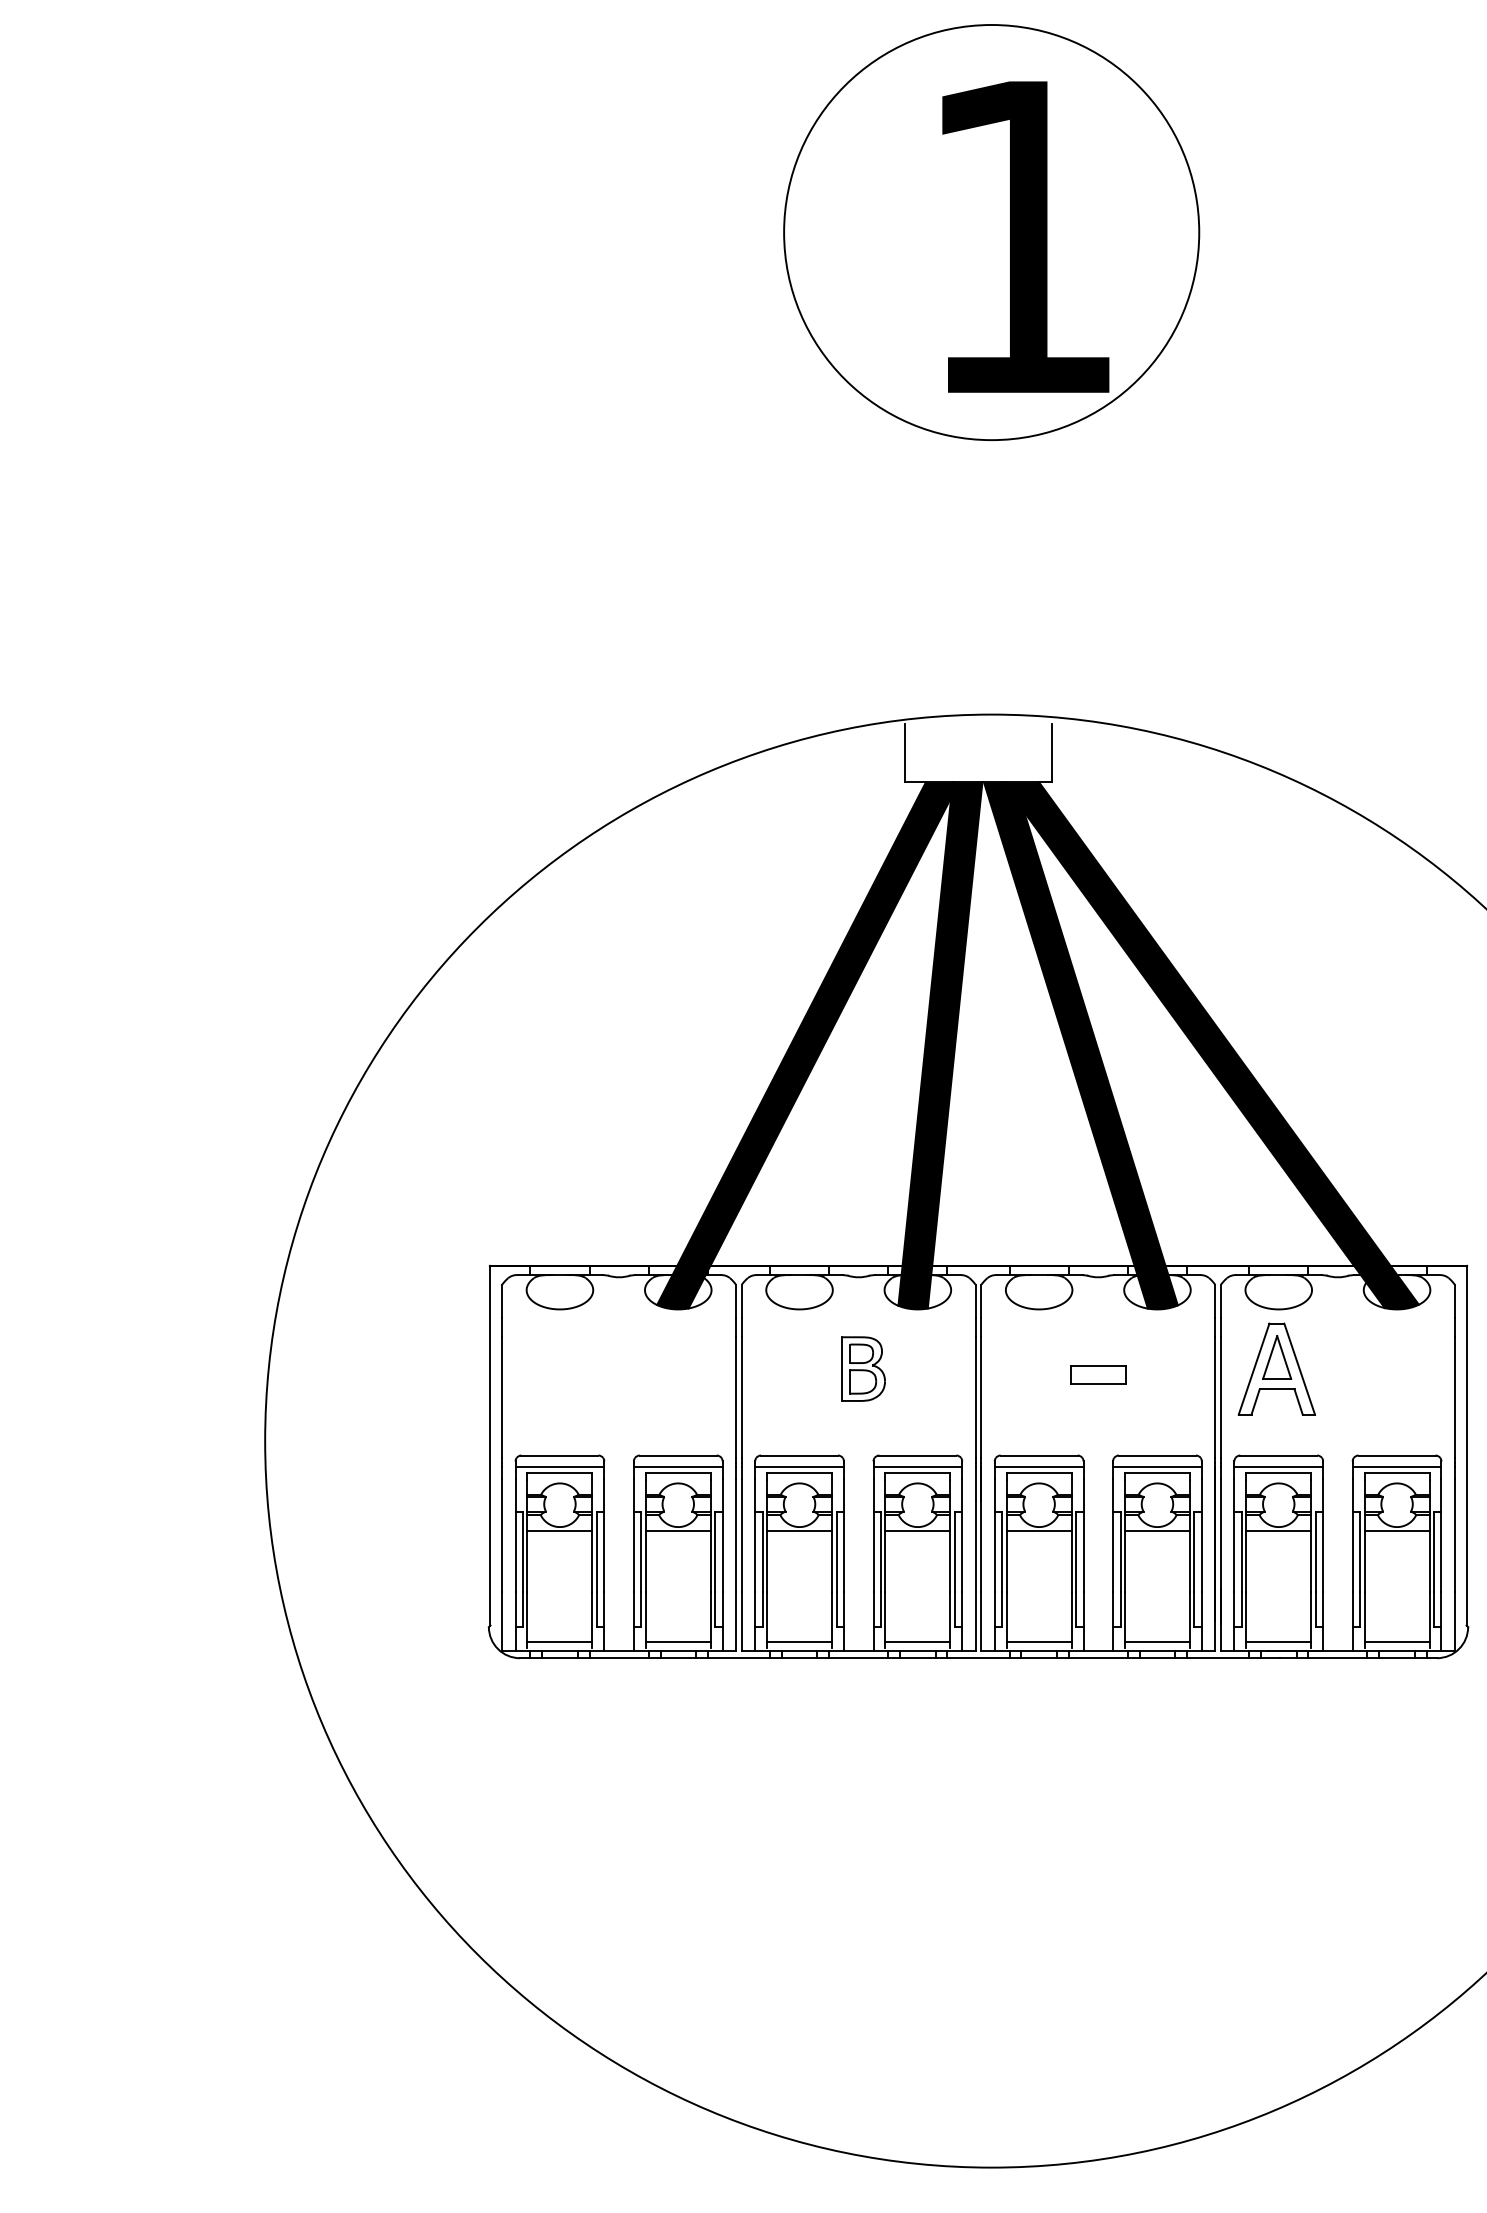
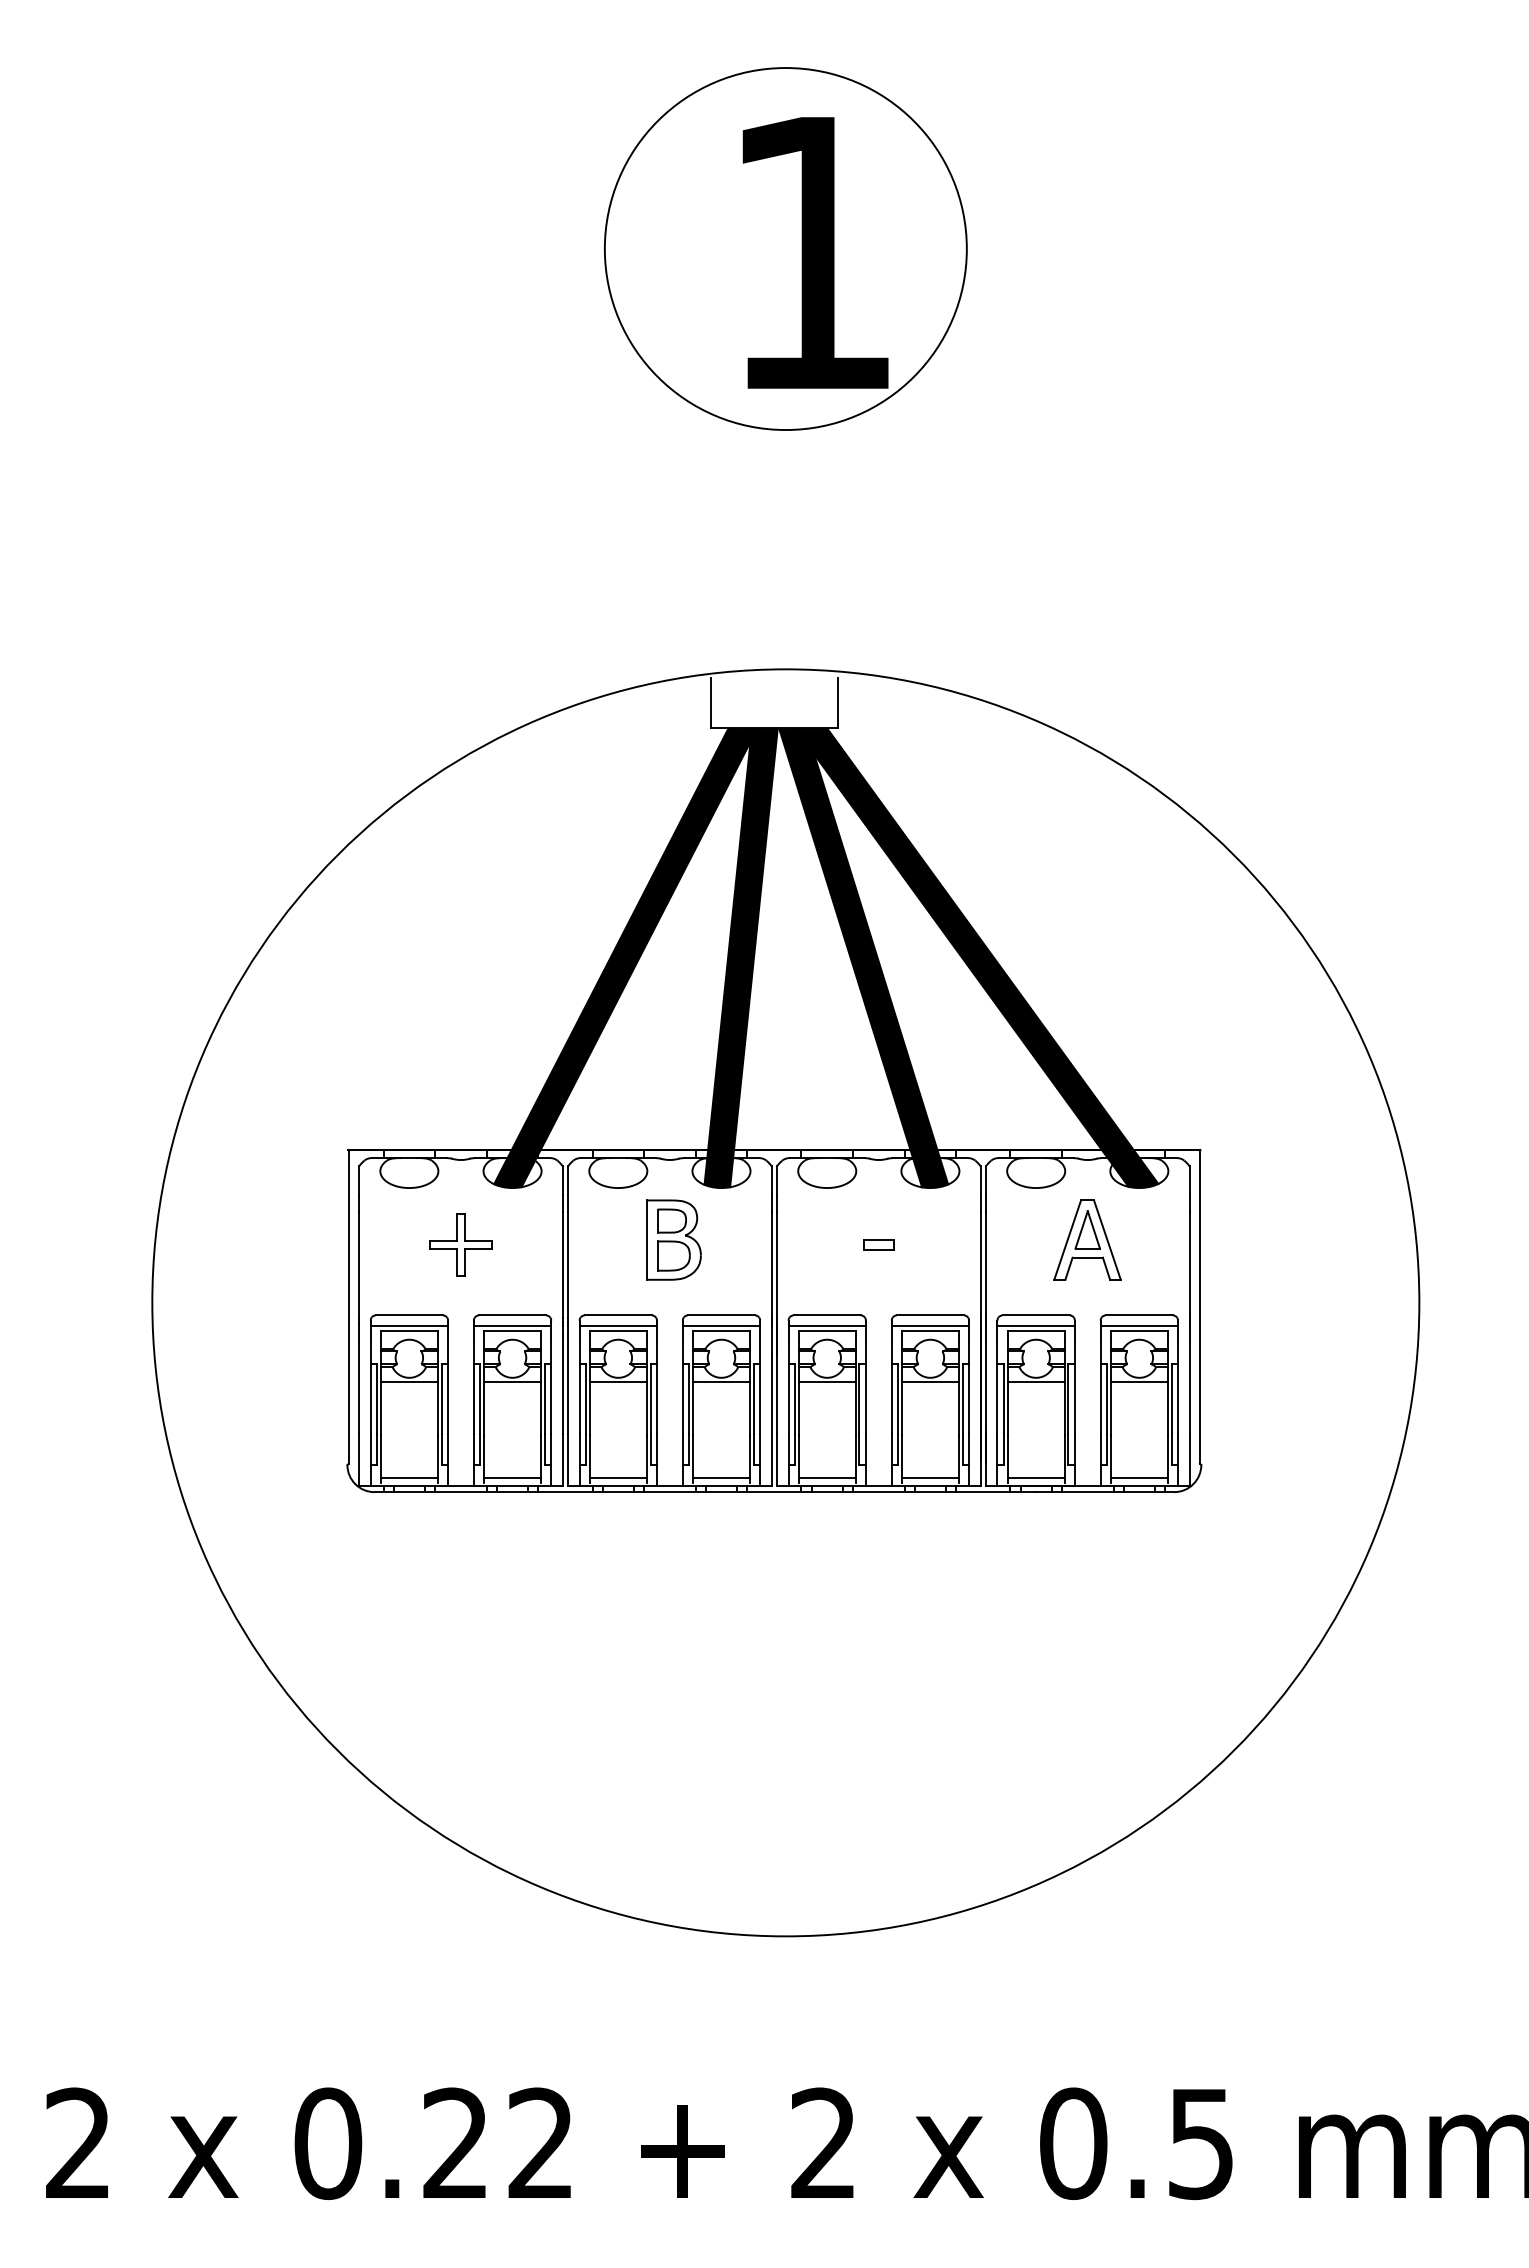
part: (862, 1368) -> (673, 1239), size x1.43
part: (1276, 1368) -> (1087, 1239), moved
part: (618, 1374) -> (460, 1244), added
part: (1097, 1374) -> (878, 1244), size x0.62

